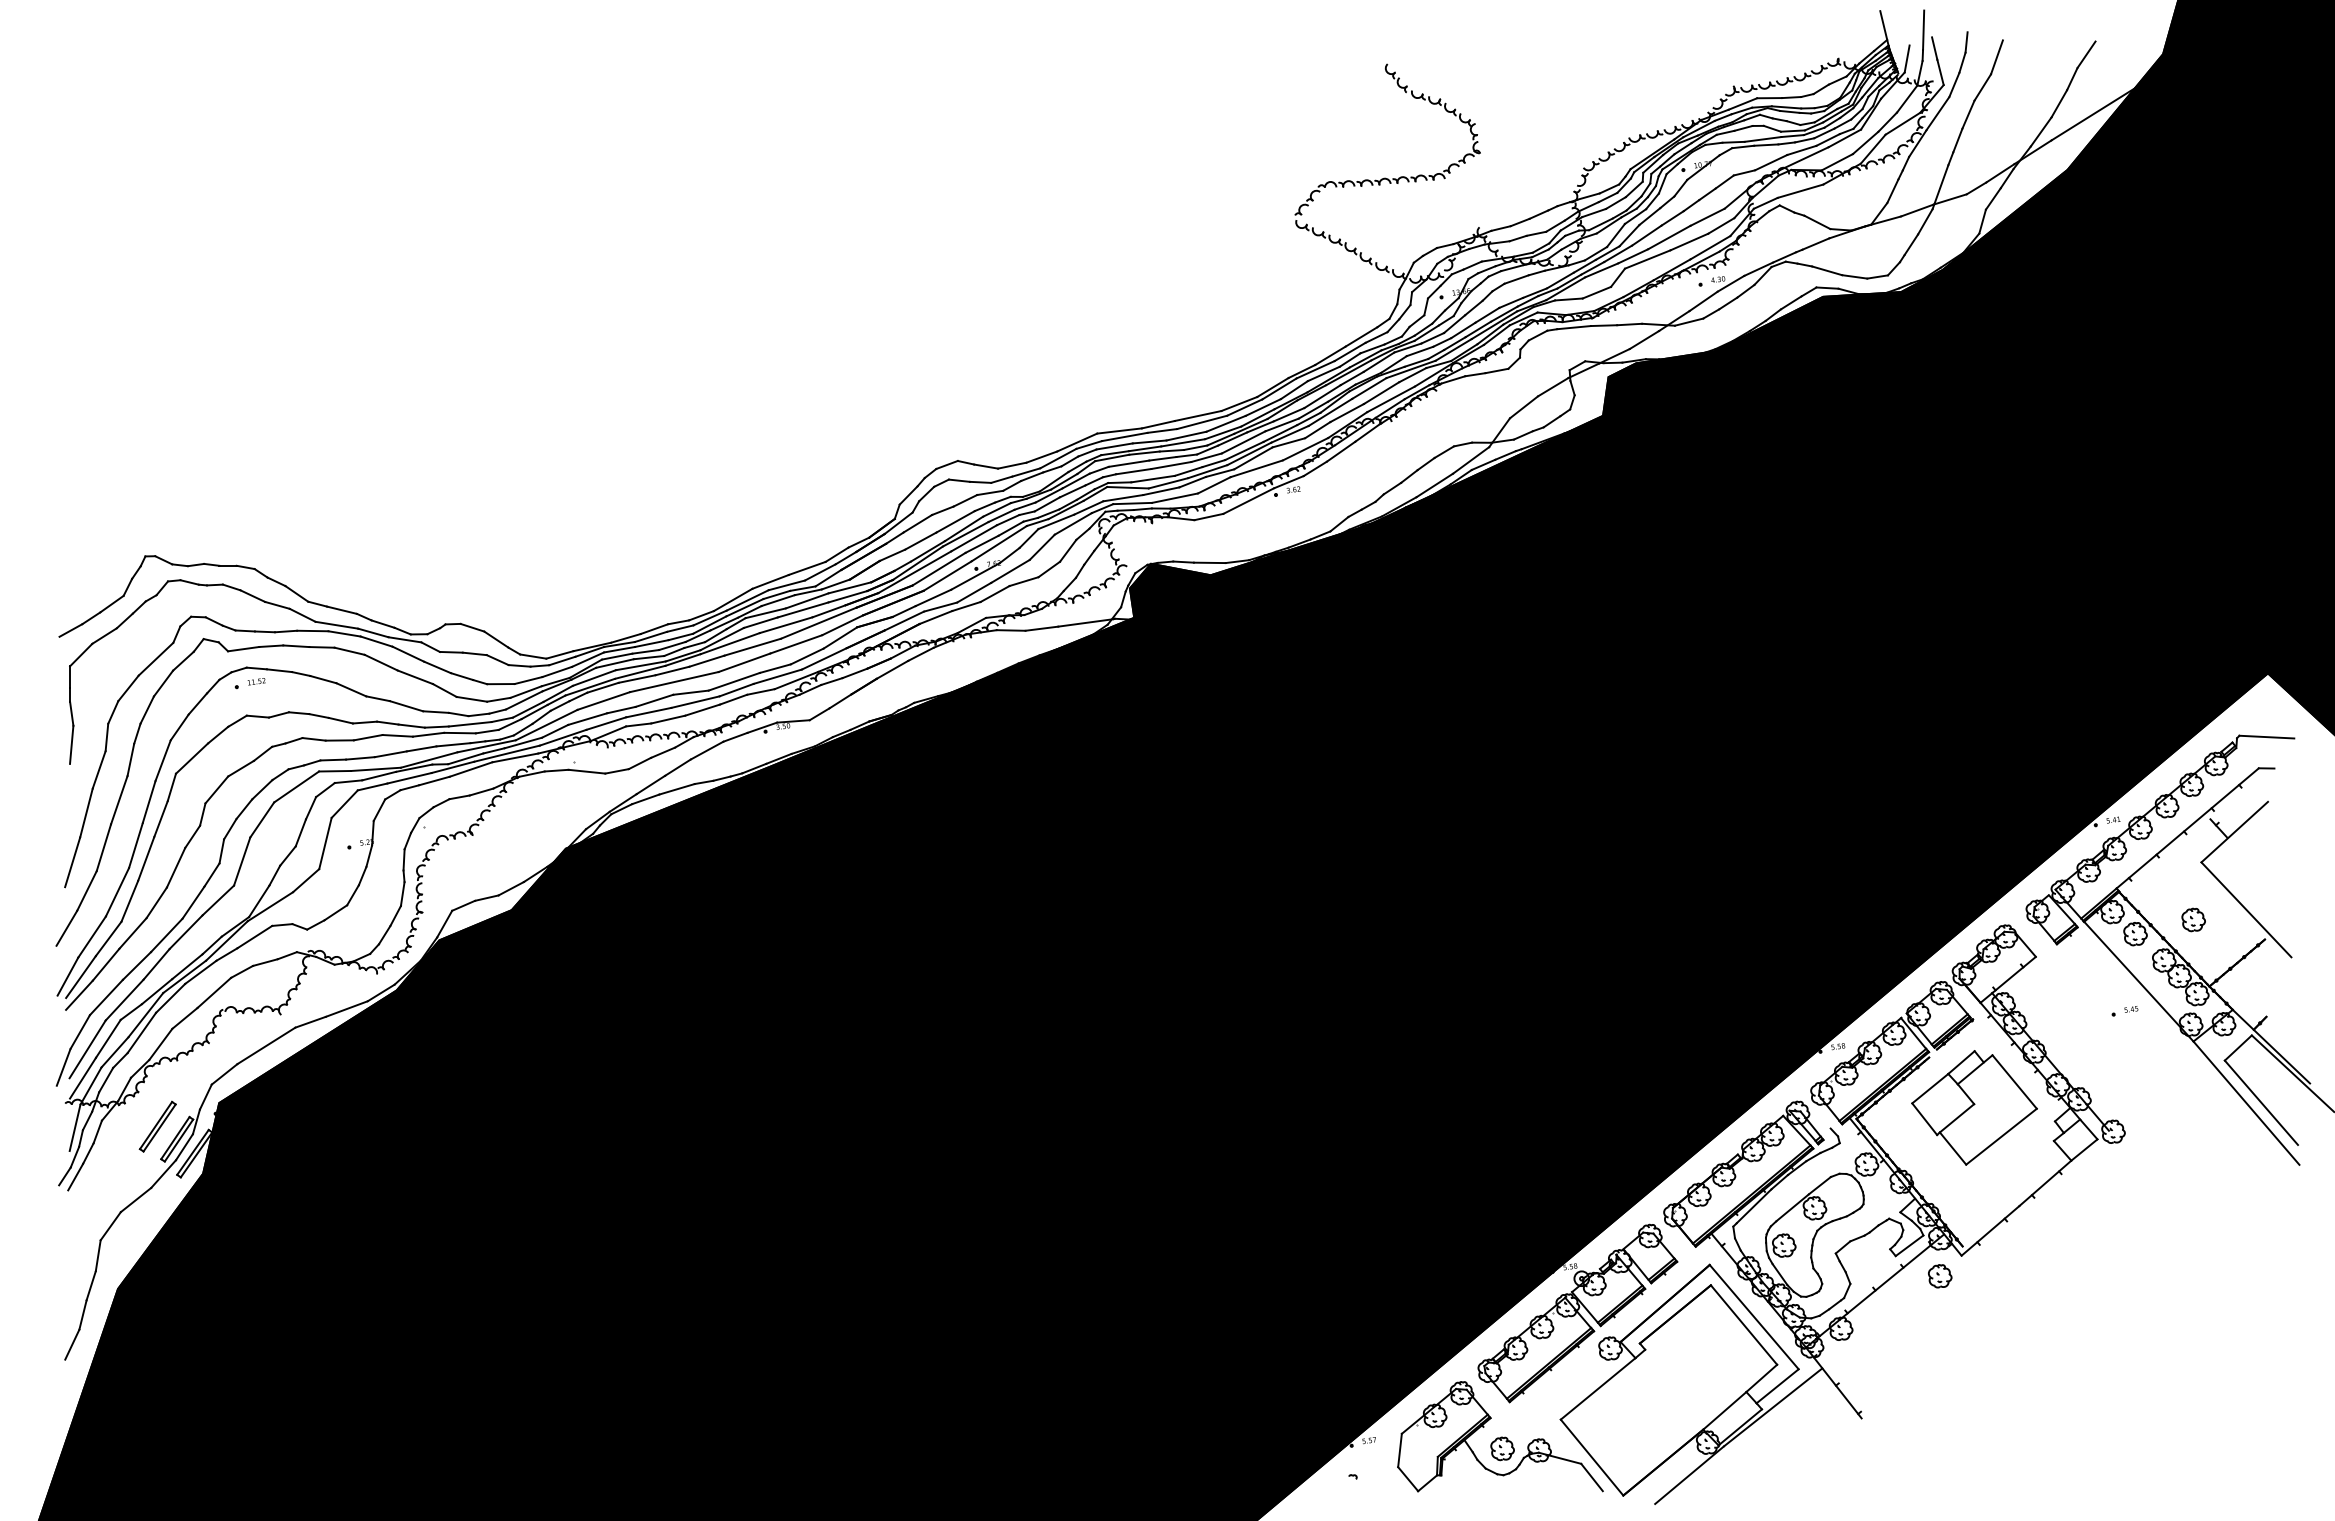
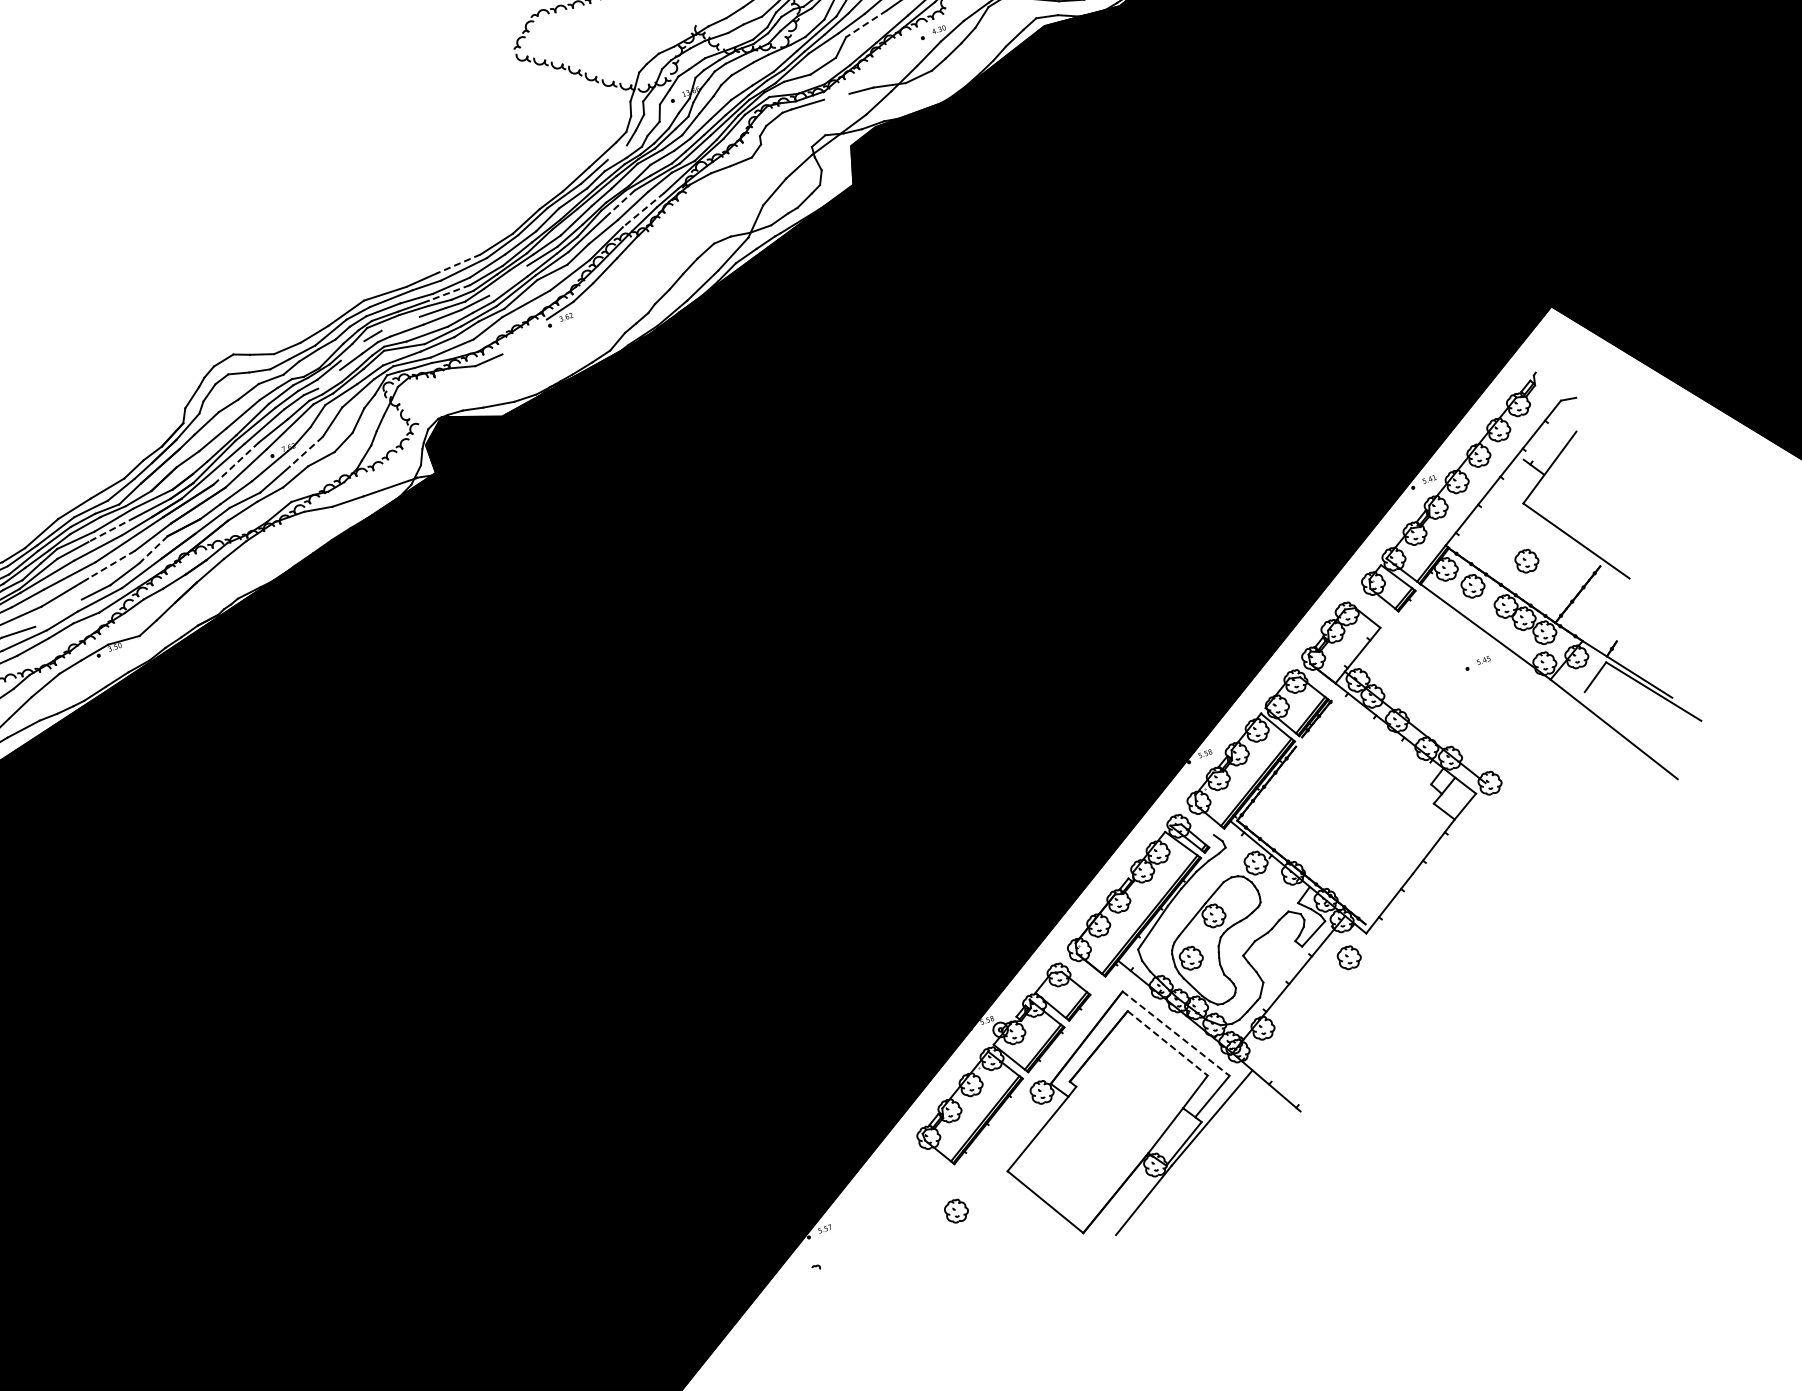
line: (1647, 259) -> (866, 23), solid -> dashed
line: (1603, 325) -> (836, 96), removed
line: (1376, 337) -> (617, 152), removed
line: (1368, 388) -> (619, 203), solid -> dashed
line: (1390, 399) -> (643, 210), solid -> dashed
line: (1198, 416) -> (459, 264), solid -> dashed
line: (1182, 442) -> (448, 292), solid -> dashed
line: (1243, 442) -> (508, 280), removed
line: (1128, 463) -> (400, 323), removed
line: (1075, 480) -> (351, 350), removed
line: (1248, 500) -> (524, 336), removed
line: (1047, 504) -> (329, 379), removed
line: (938, 569) -> (235, 464), solid -> dashed
line: (1010, 571) -> (306, 451), solid -> dashed
line: (802, 610) -> (111, 530), solid -> dashed
line: (840, 637) -> (153, 549), solid -> dashed
line: (796, 644) -> (111, 564), solid -> dashed
line: (733, 681) -> (57, 613), removed
line: (2266, 736) -> (1562, 368), removed
line: (2261, 1102) -> (1628, 725), removed
part: (1974, 1107) -> (1349, 786), removed
line: (1754, 1317) -> (1176, 1034), solid -> dashed
line: (1744, 1325) -> (1168, 1043), solid -> dashed
part: (1484, 1427) -> (934, 1193), removed

